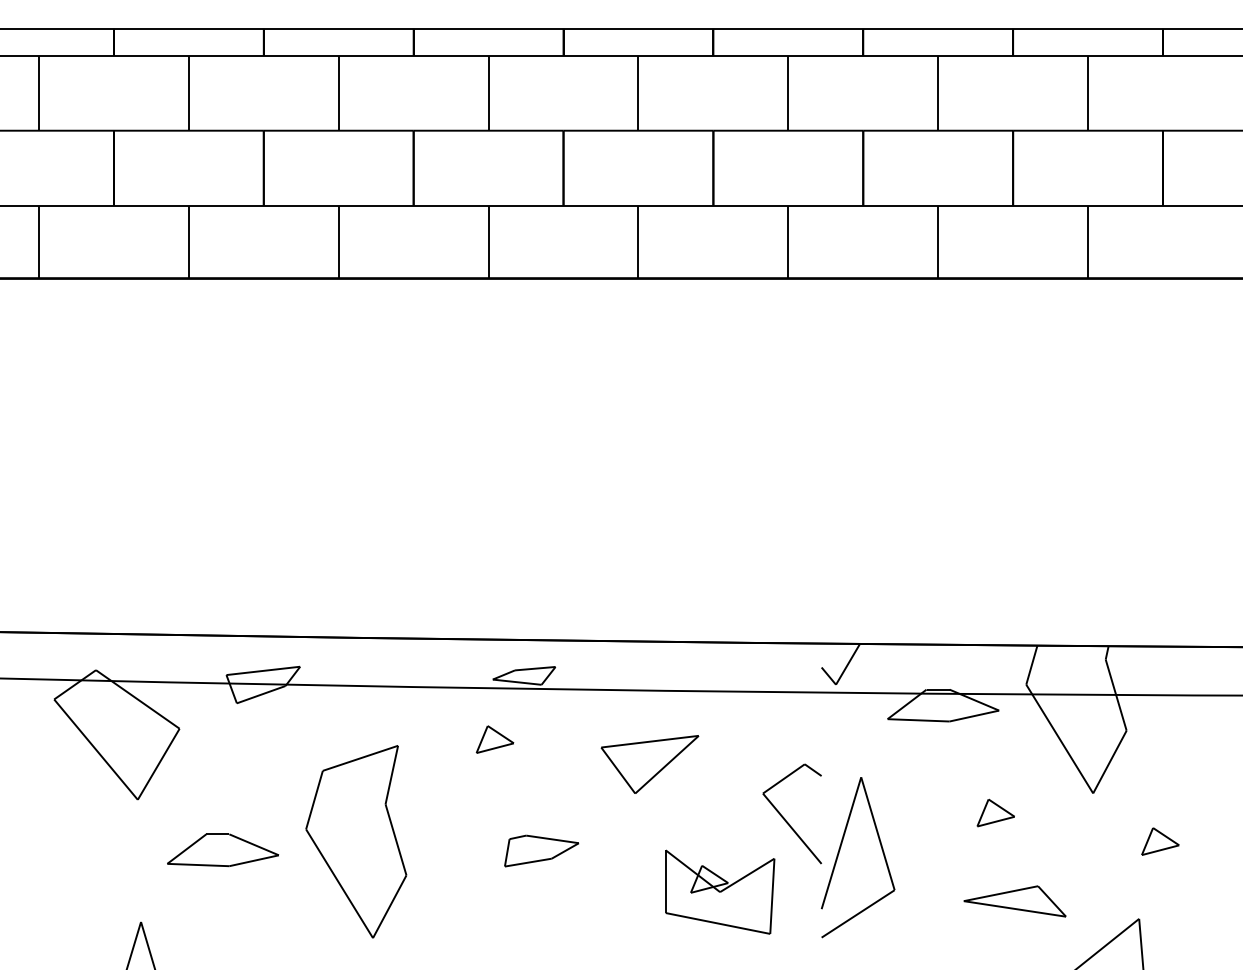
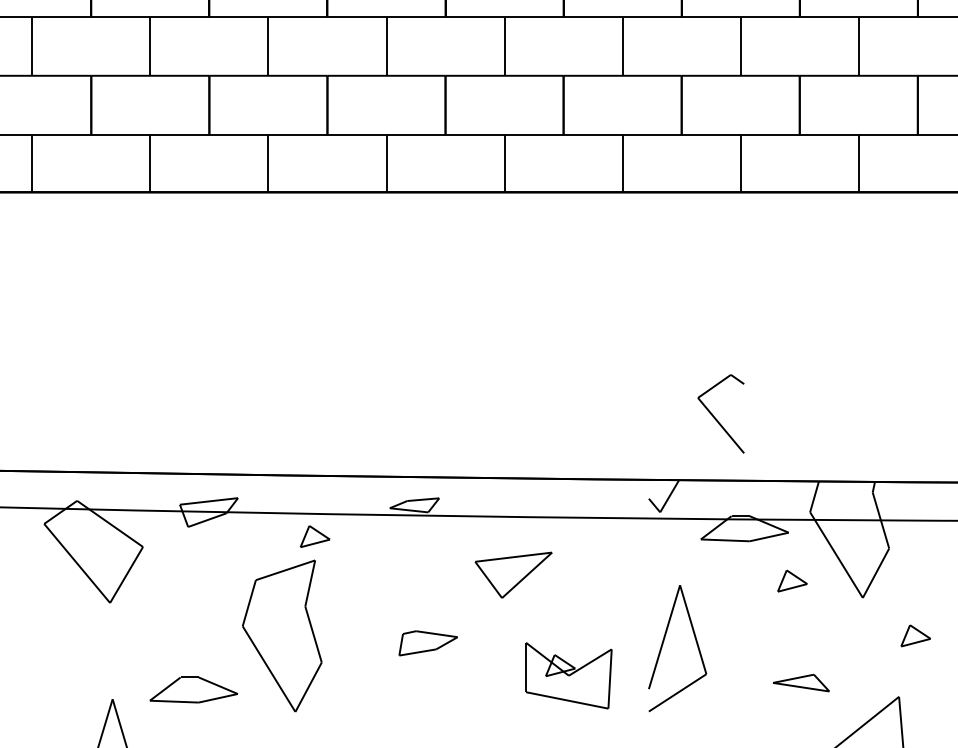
part: (494, 739) -> (314, 536), moved
part: (995, 812) -> (792, 580), moved
part: (785, 818) -> (715, 417), moved
part: (223, 850) -> (194, 690), moved
part: (1014, 901) -> (800, 683), size x0.7

